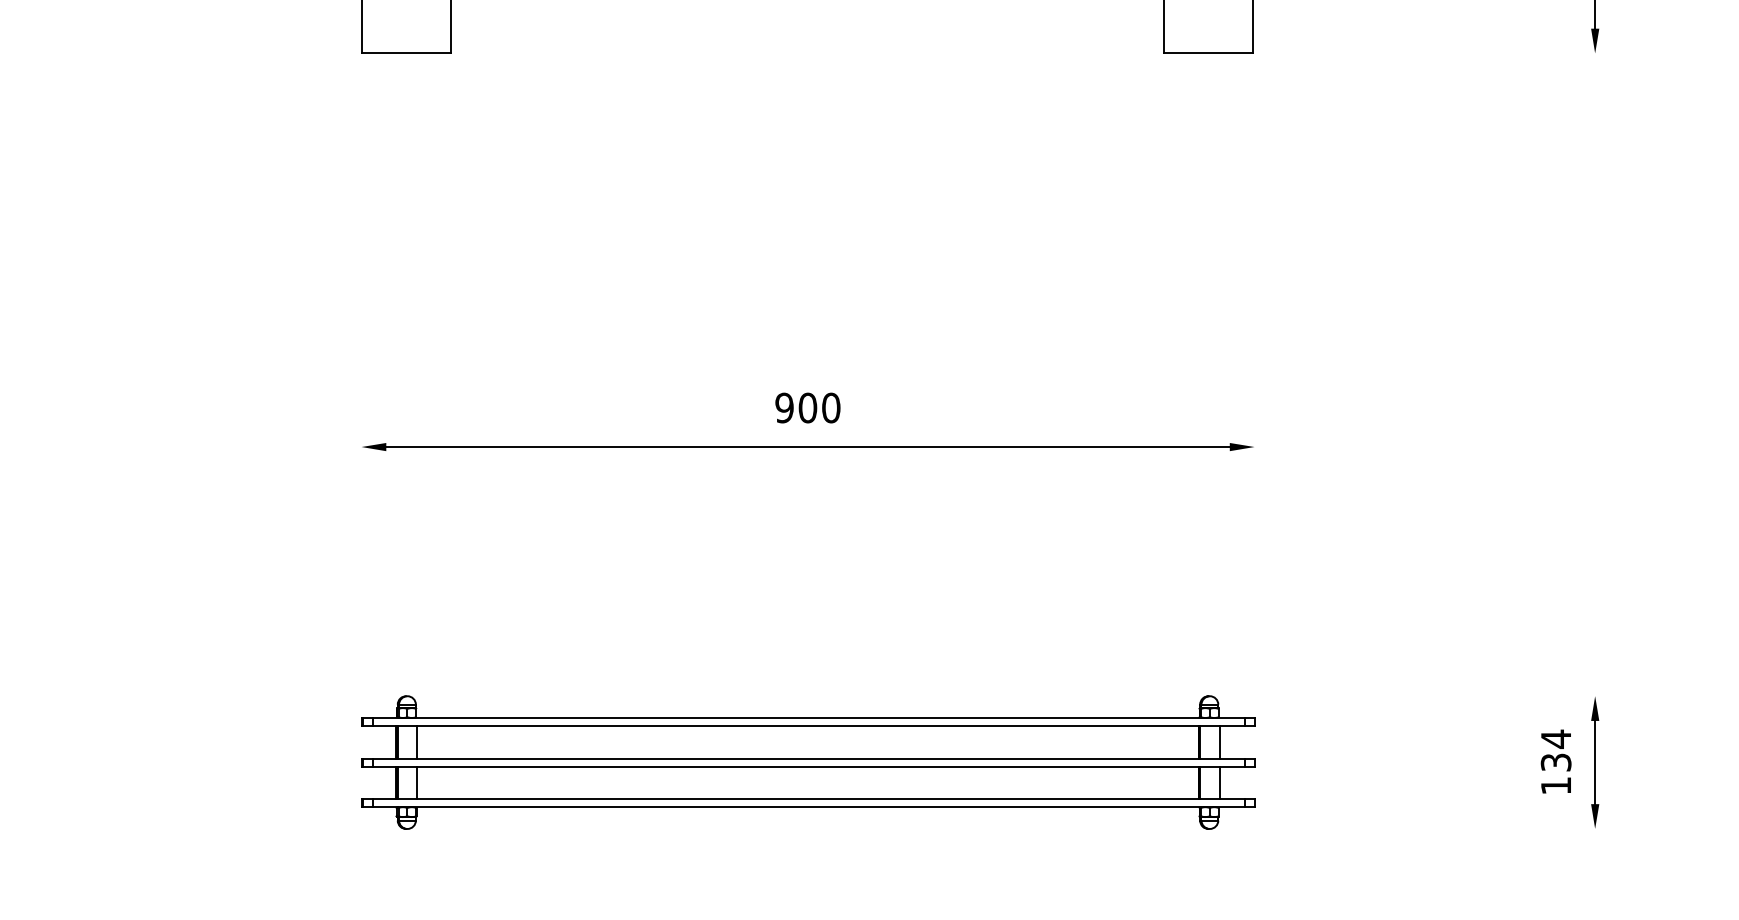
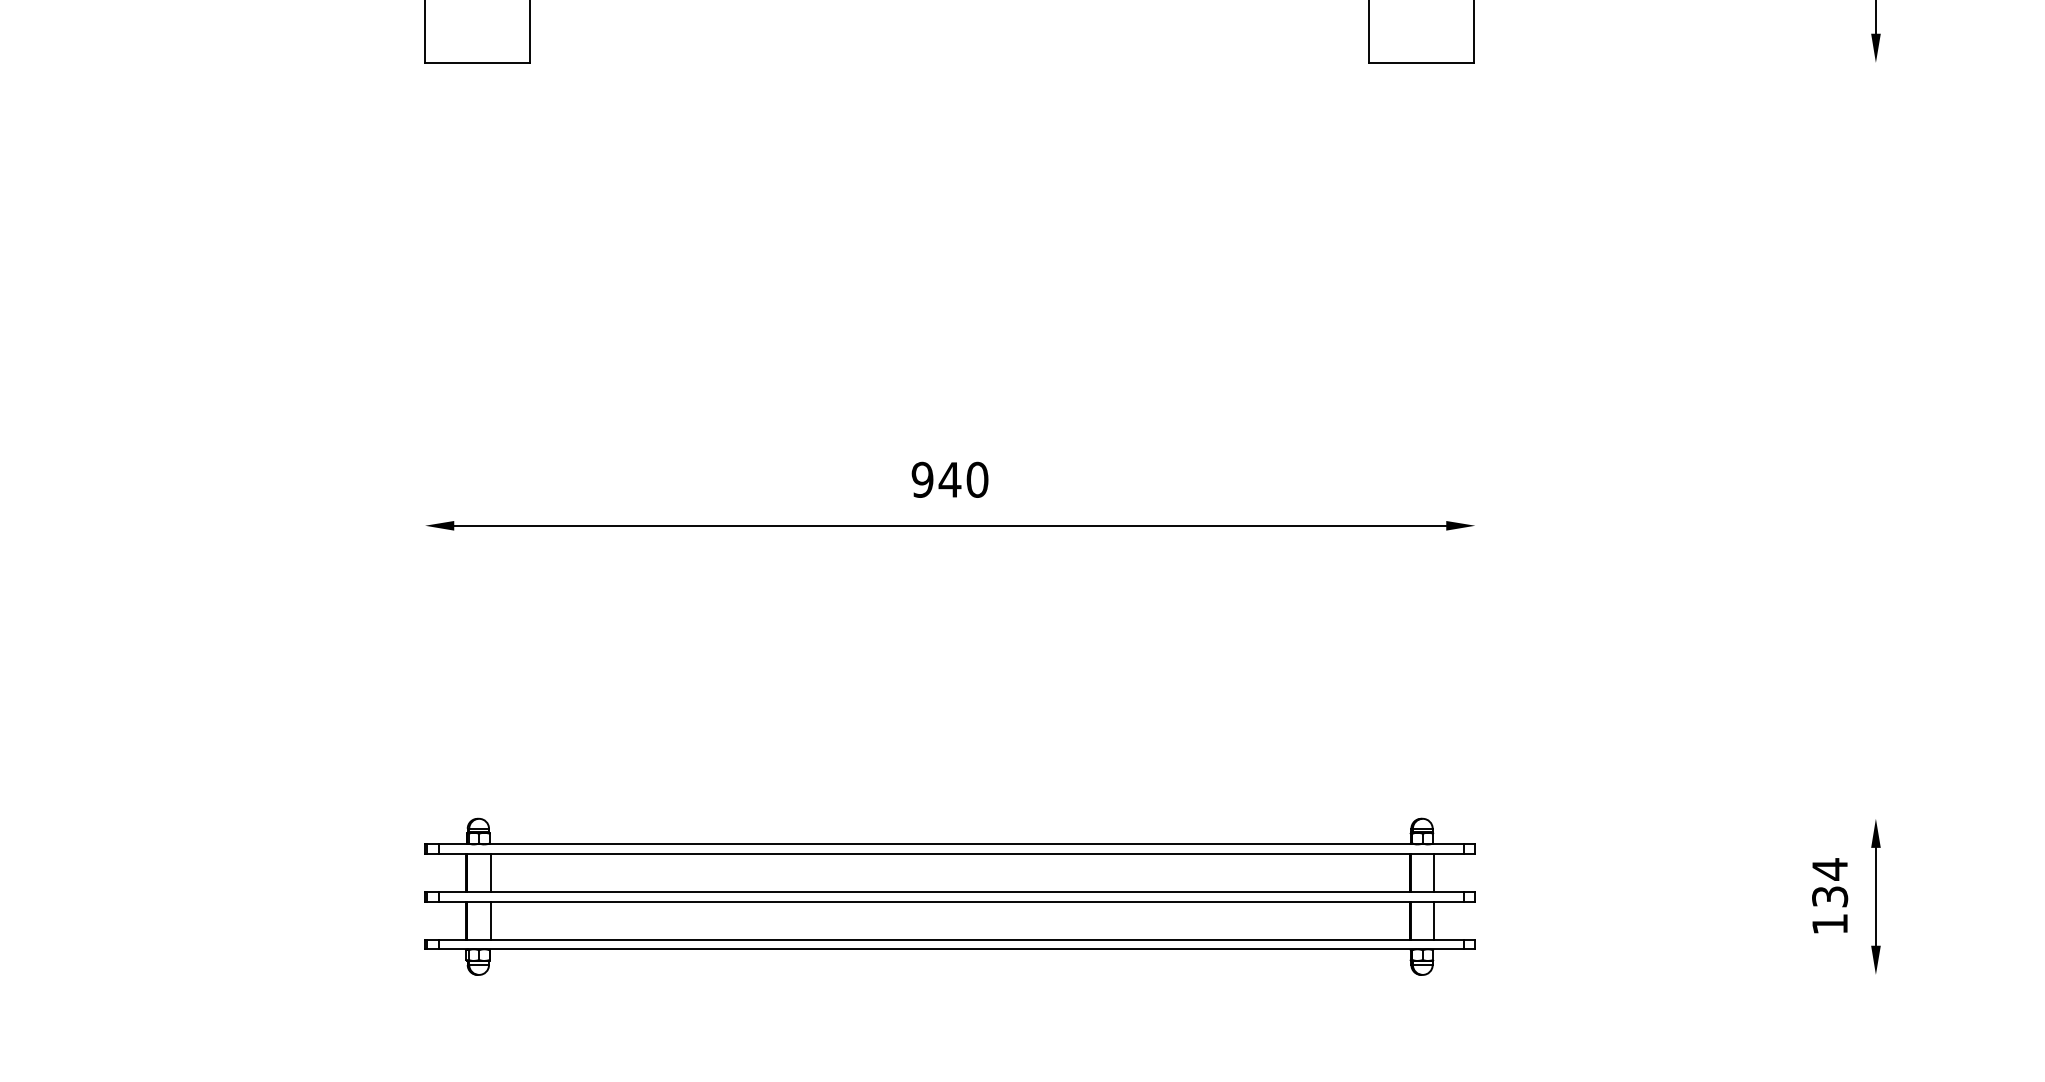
text: (807, 407) -> (949, 479), 900 -> 940

